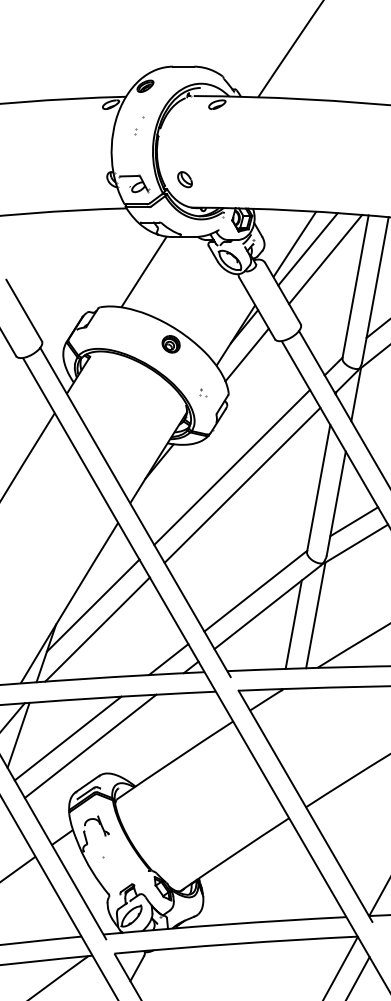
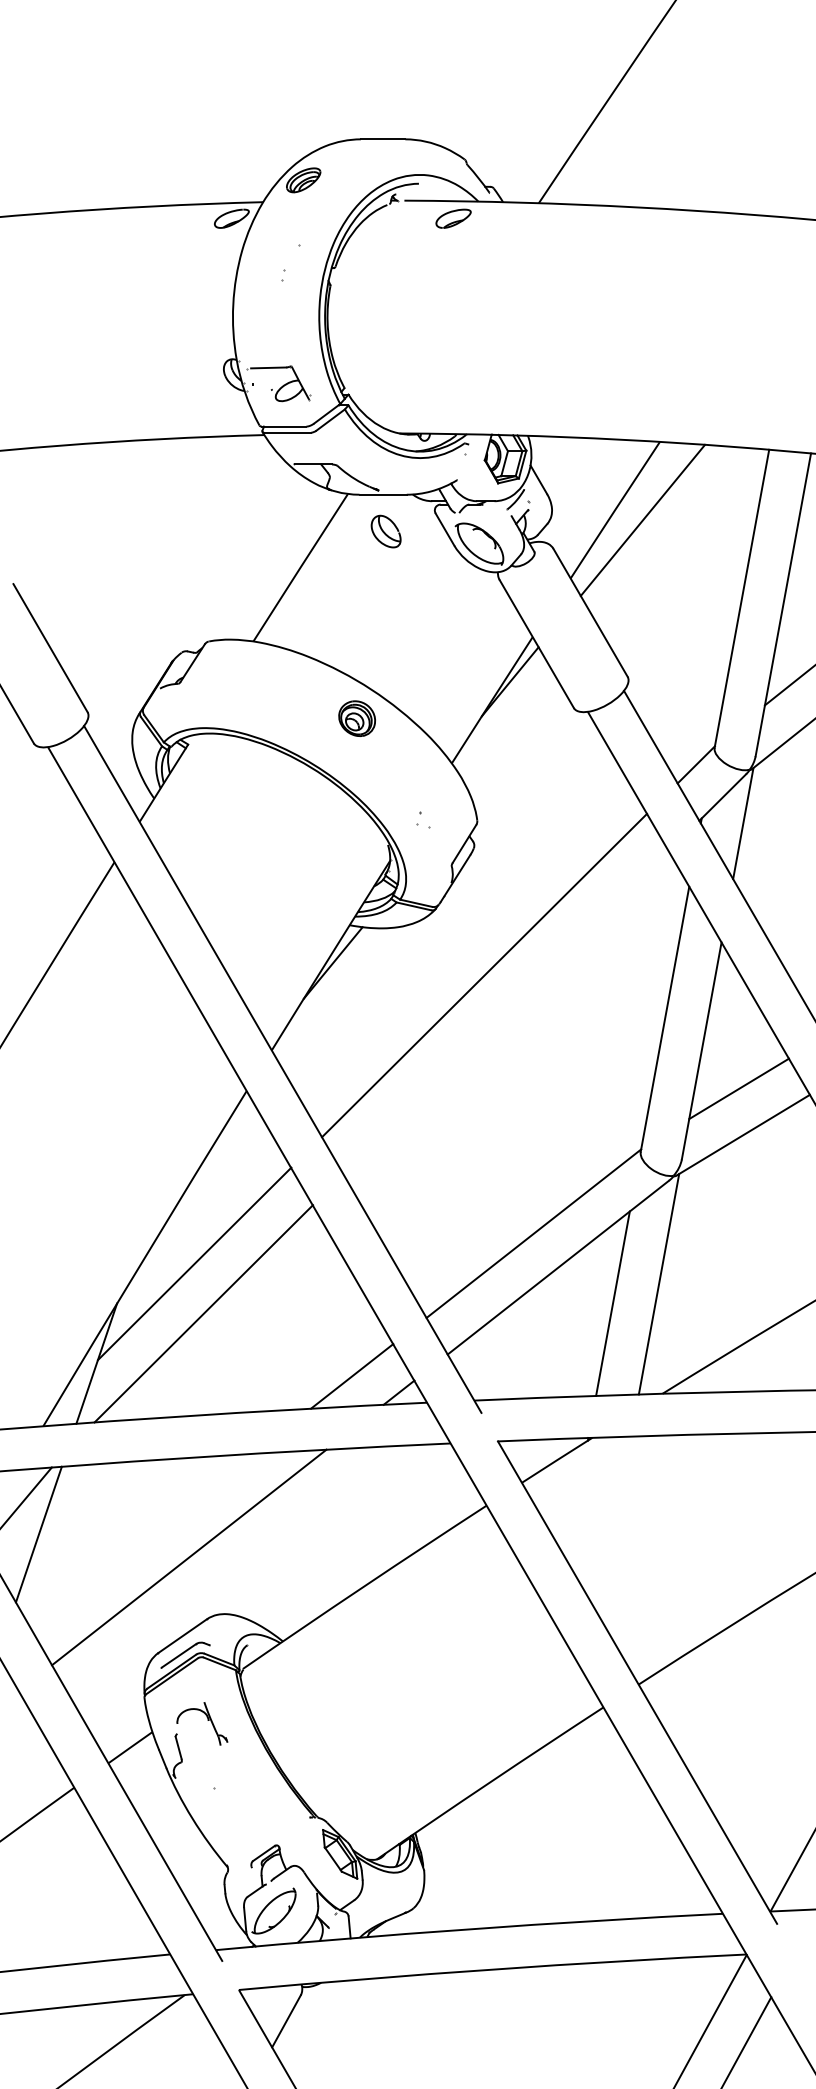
part: (184, 179) -> (385, 531), moved
line: (325, 259) -> (679, 541), removed
line: (246, 354) -> (514, 739), removed
line: (242, 484) -> (506, 1011), removed
line: (67, 738) -> (140, 1541), removed

